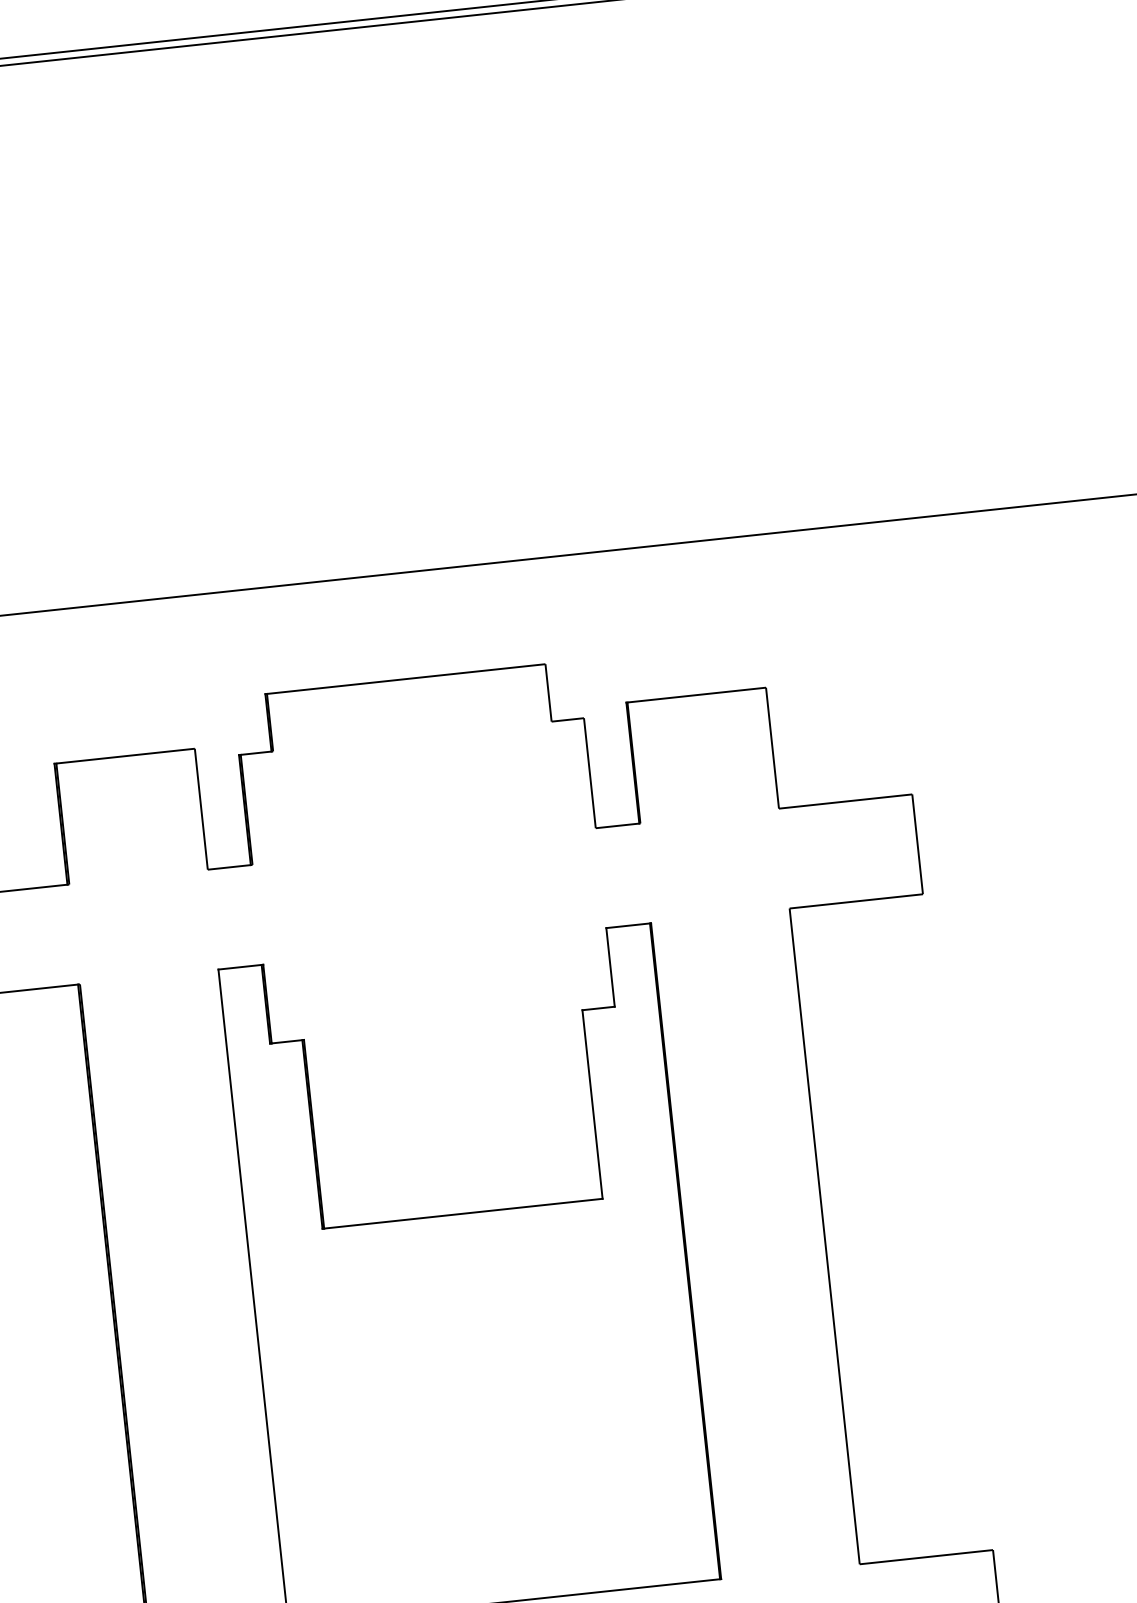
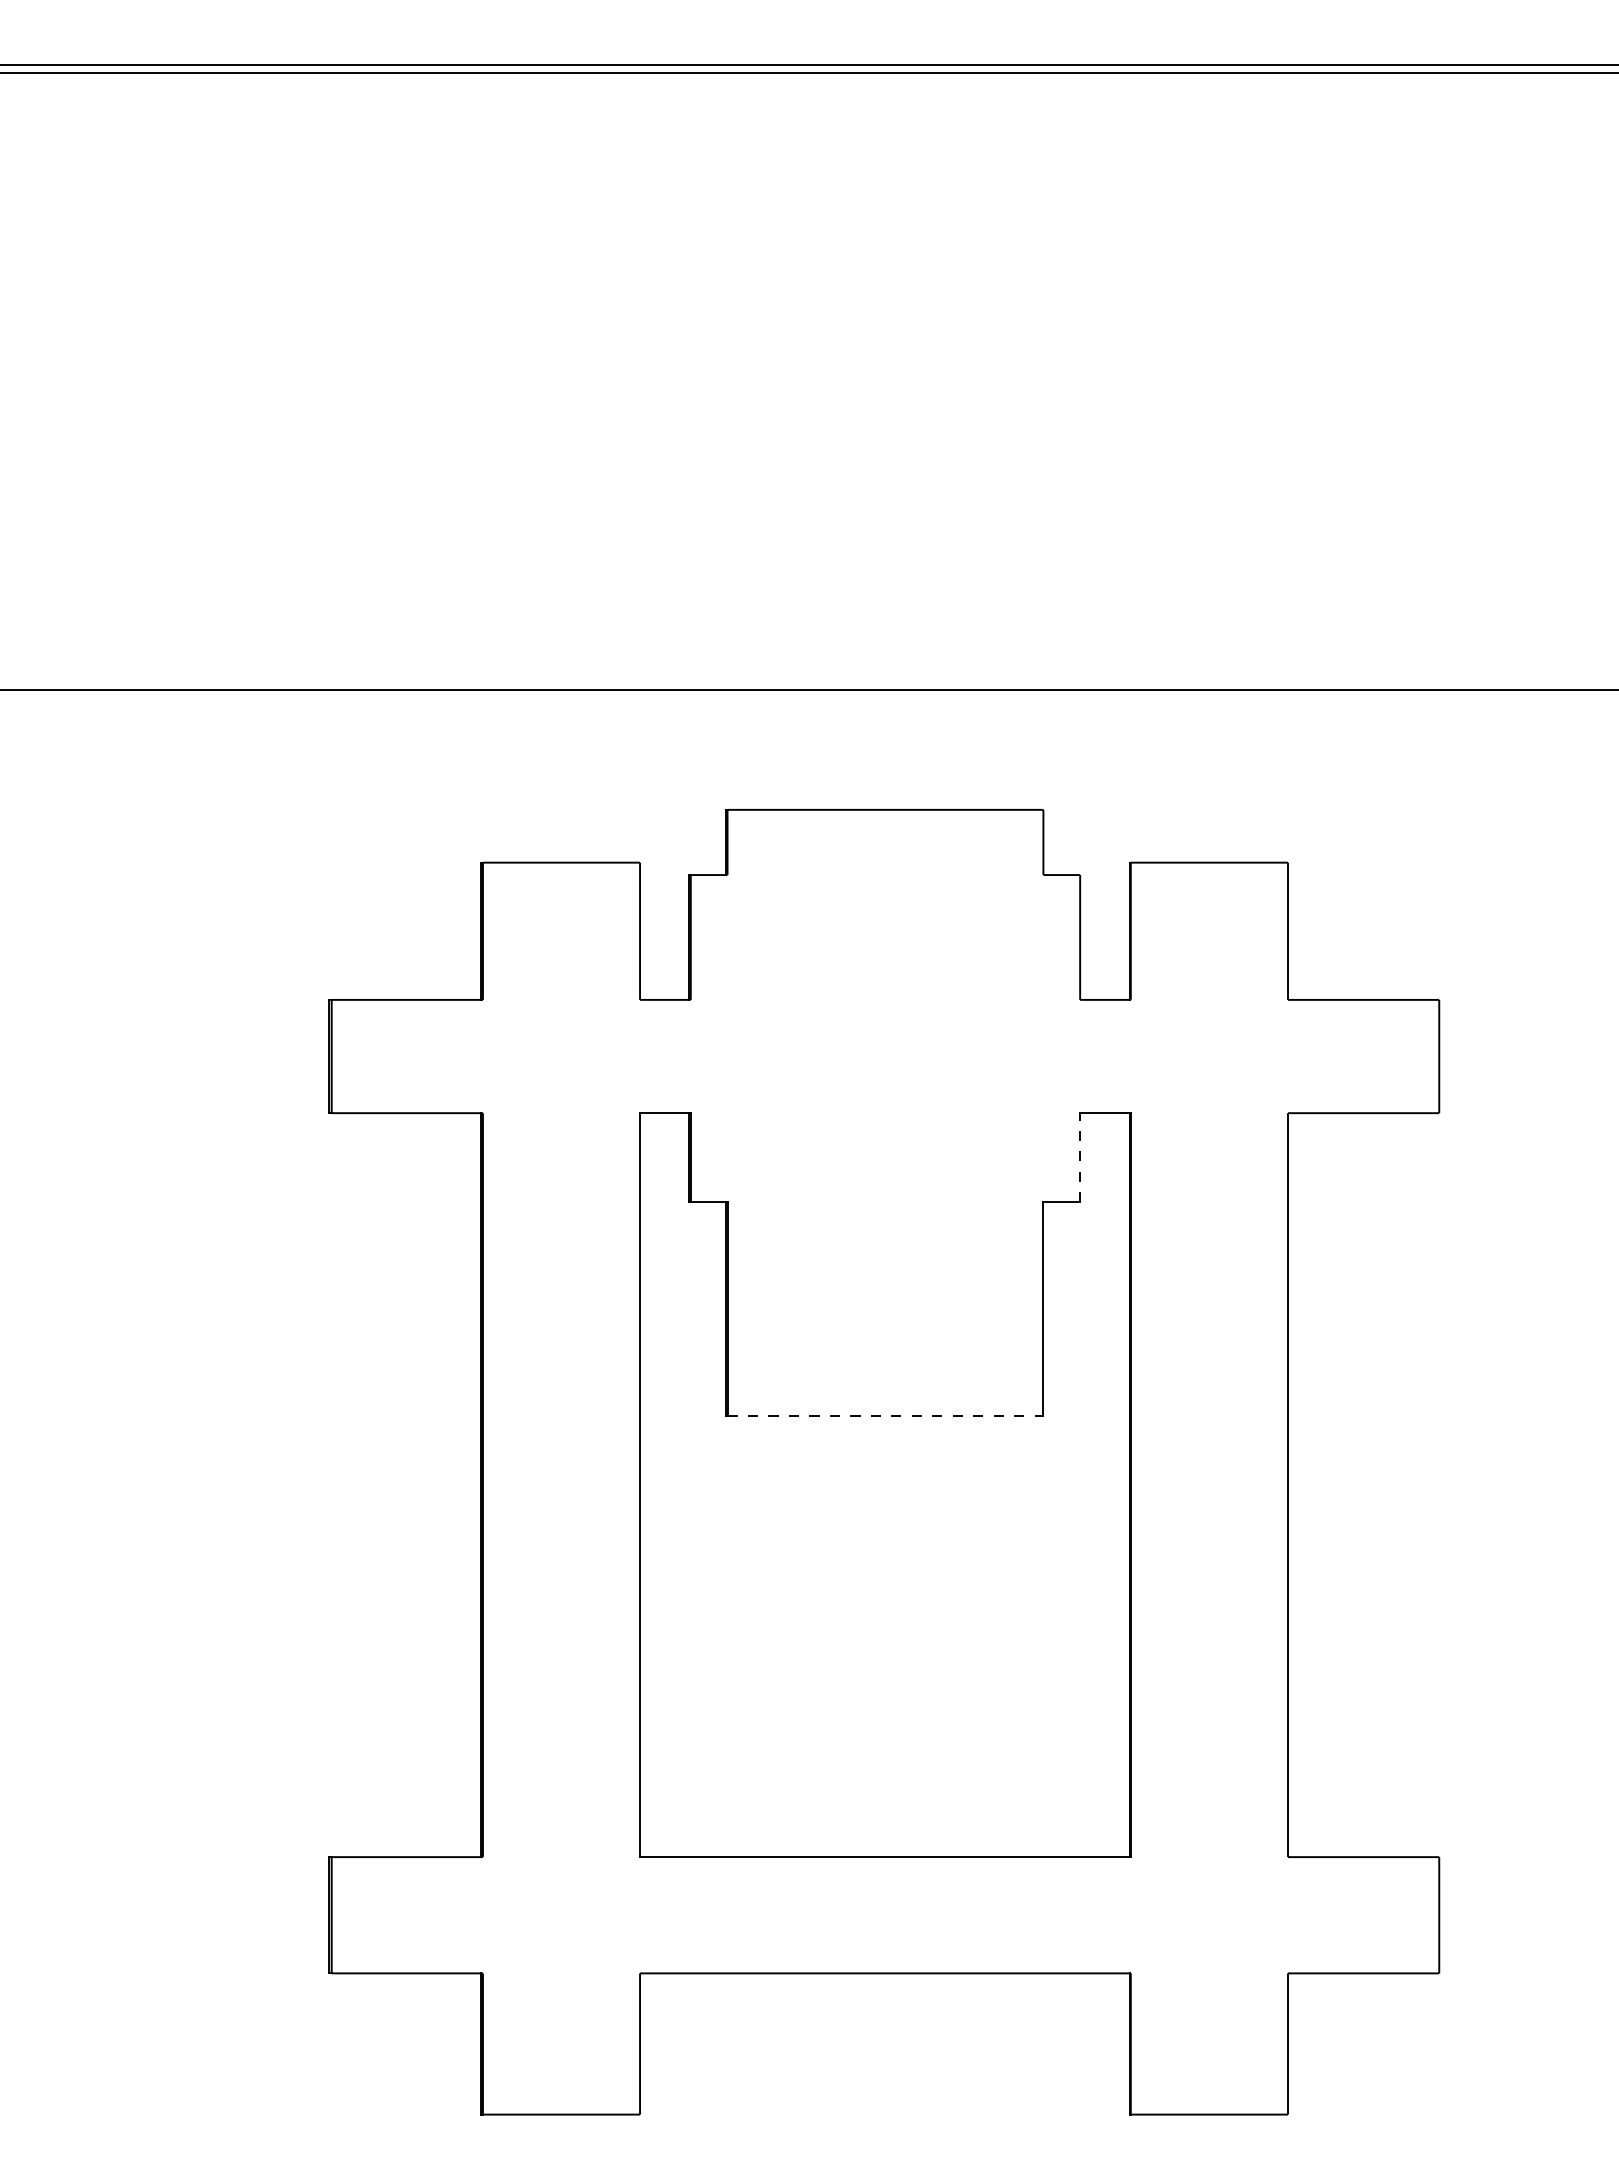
line: (610, 967) -> (1080, 1157), solid -> dashed
line: (463, 1213) -> (885, 1416), solid -> dashed

